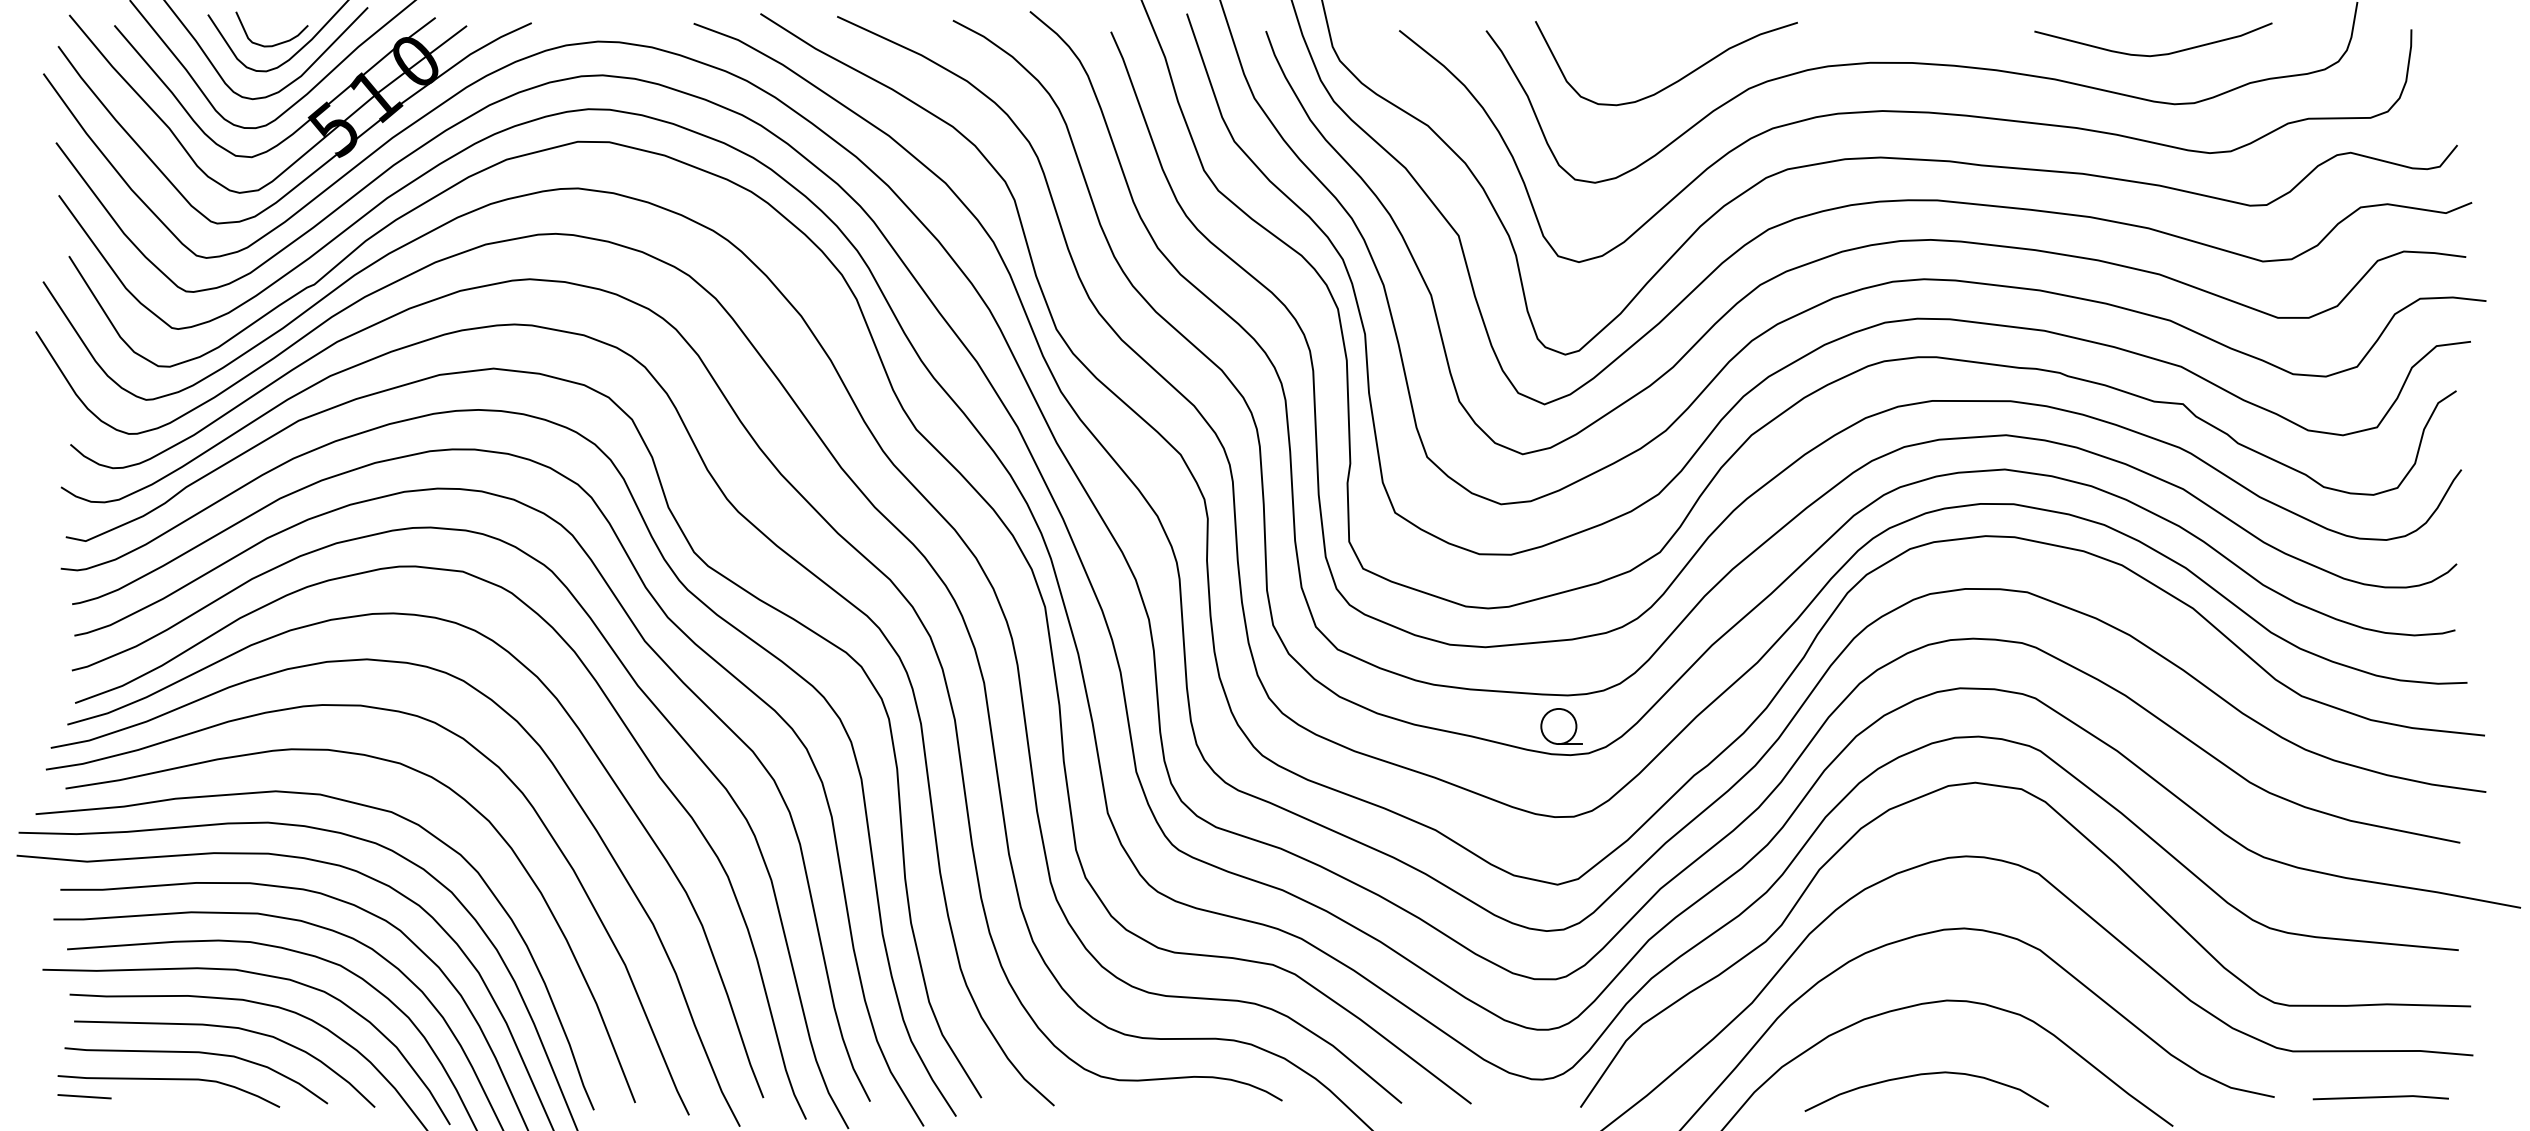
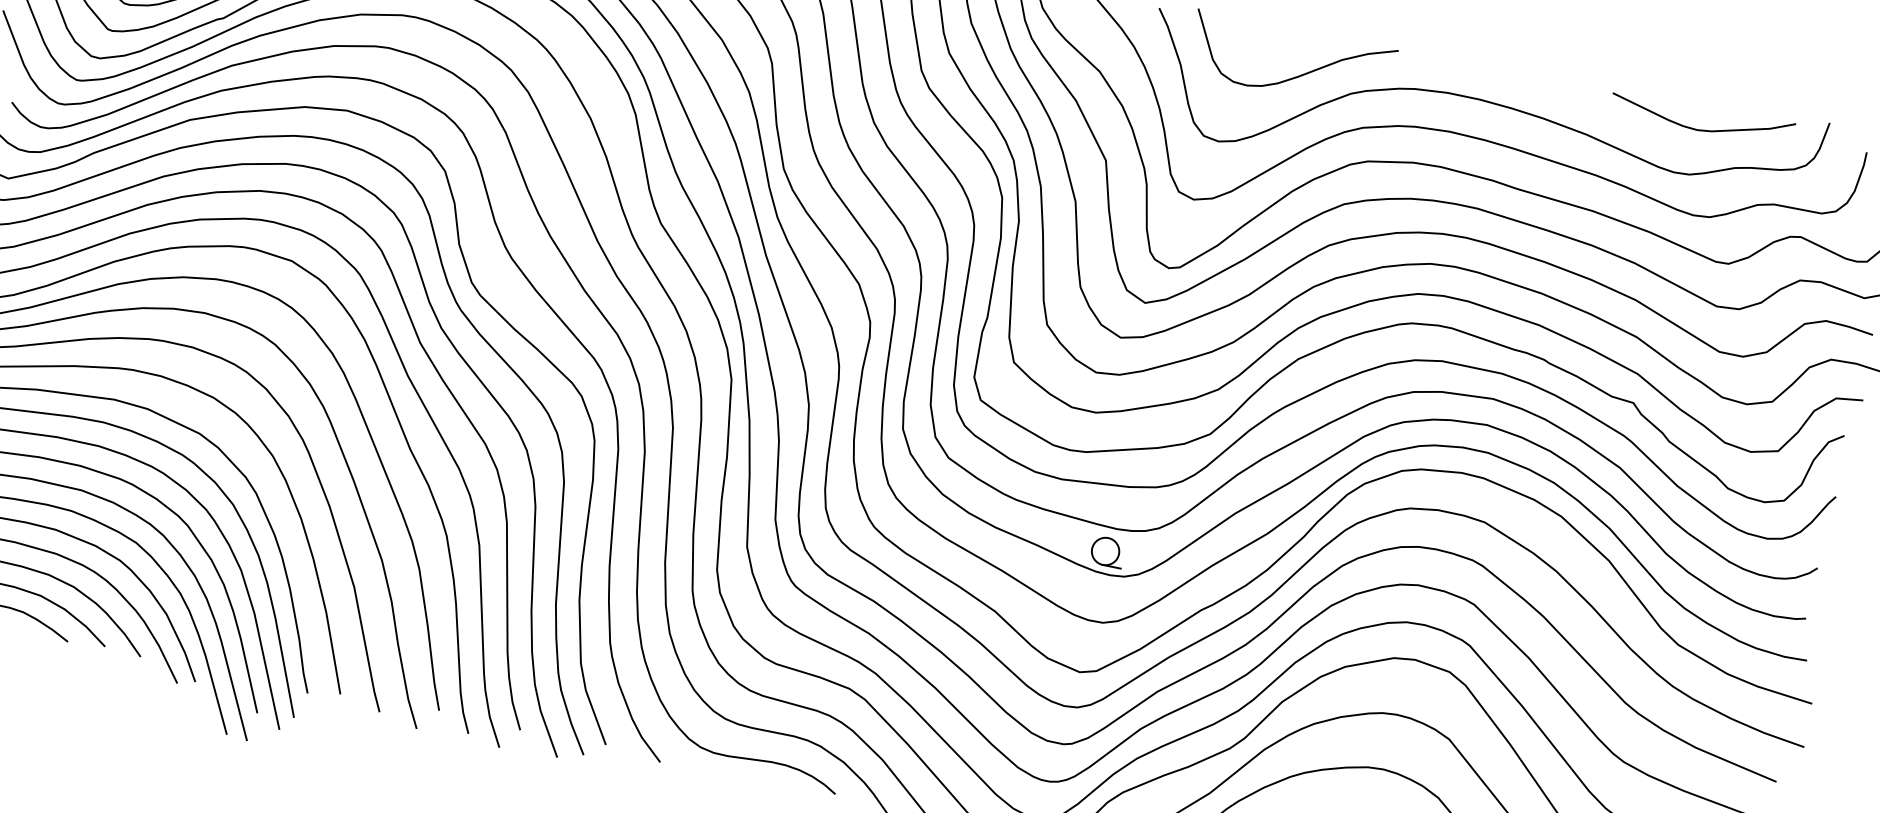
curve: (2153, 54) -> (1700, 129), moved

